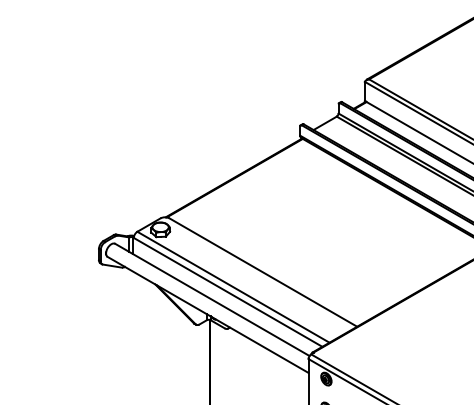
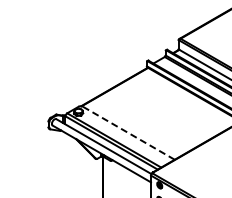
line: (262, 273) -> (128, 133), solid -> dashed

